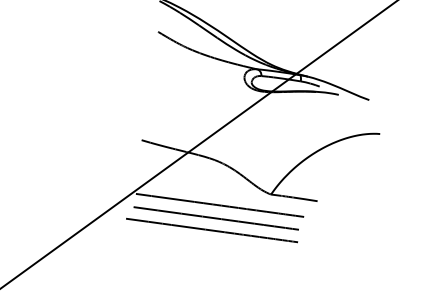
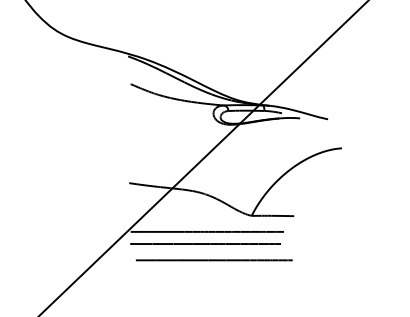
line: (211, 230) -> (213, 260), moved

